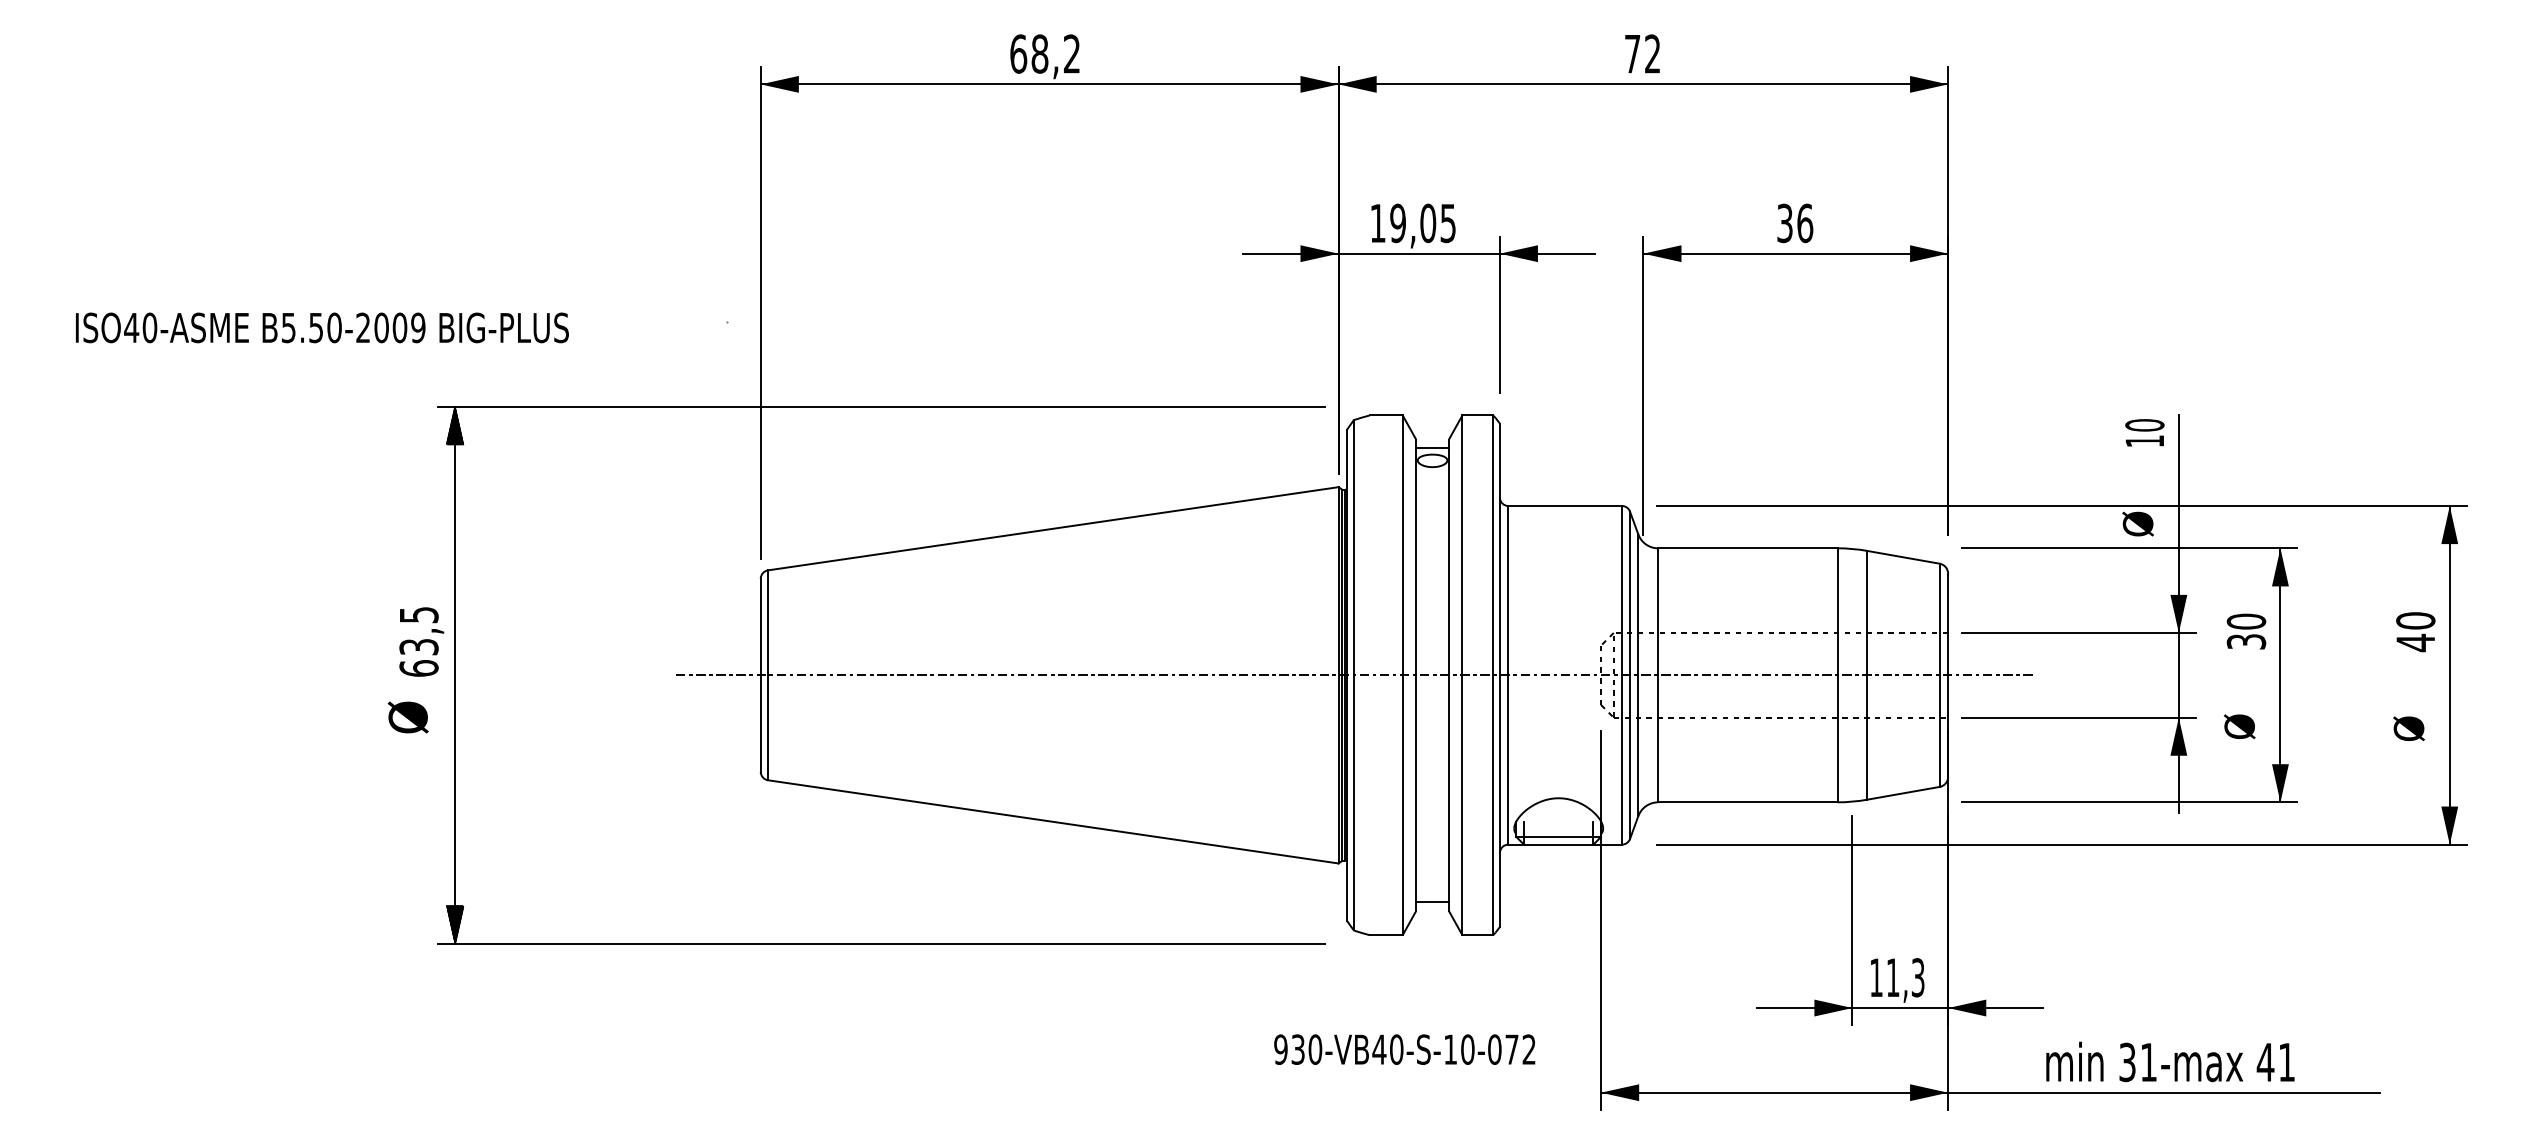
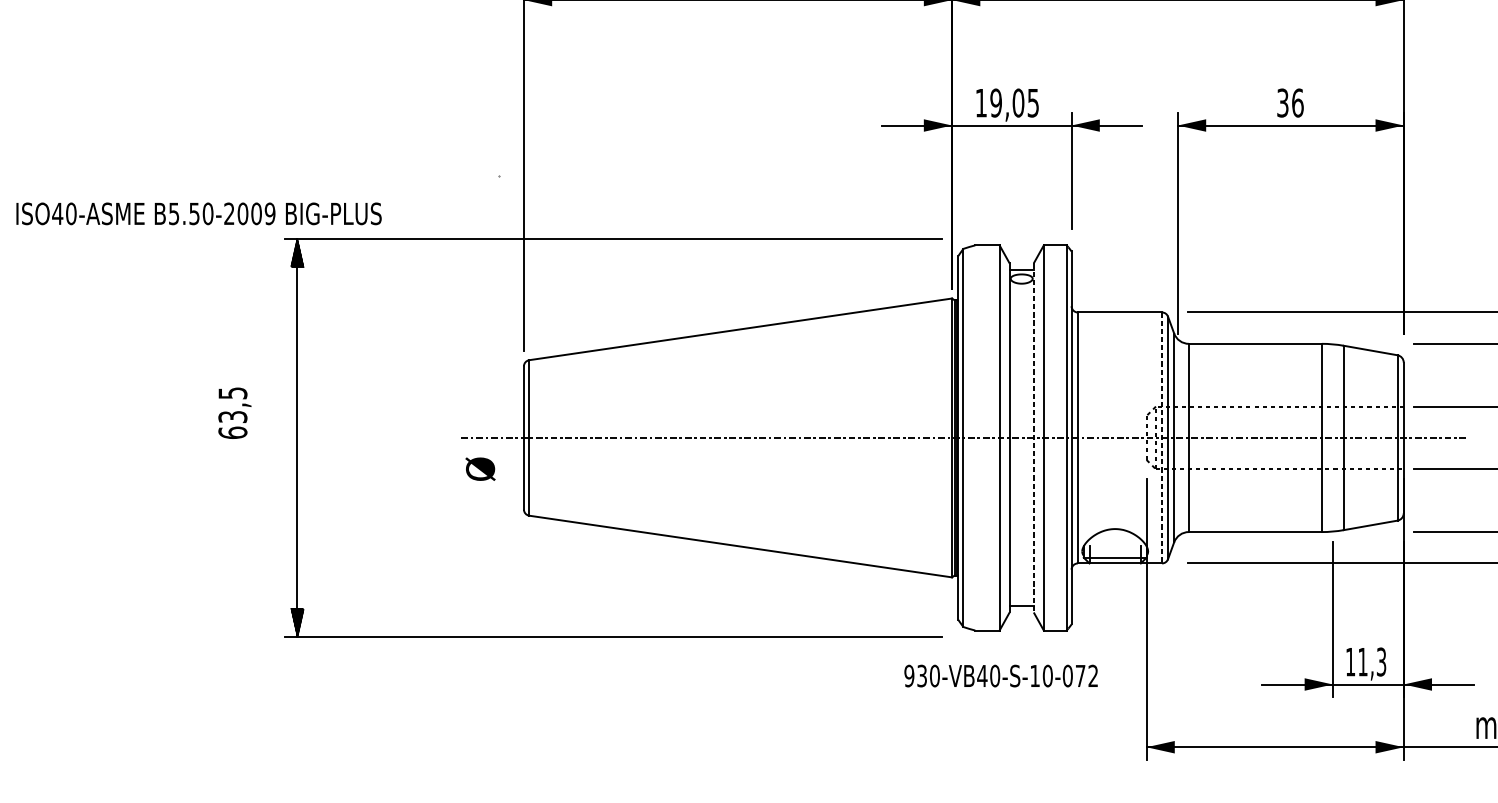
text: (322, 327) -> (199, 213), moved
text: (421, 641) -> (234, 412), moved
line: (1448, 675) -> (1033, 438), solid -> dashed
line: (1622, 675) -> (1162, 438), solid -> dashed
text: (407, 717) -> (480, 469), moved
text: (1404, 1049) -> (1000, 675), moved

